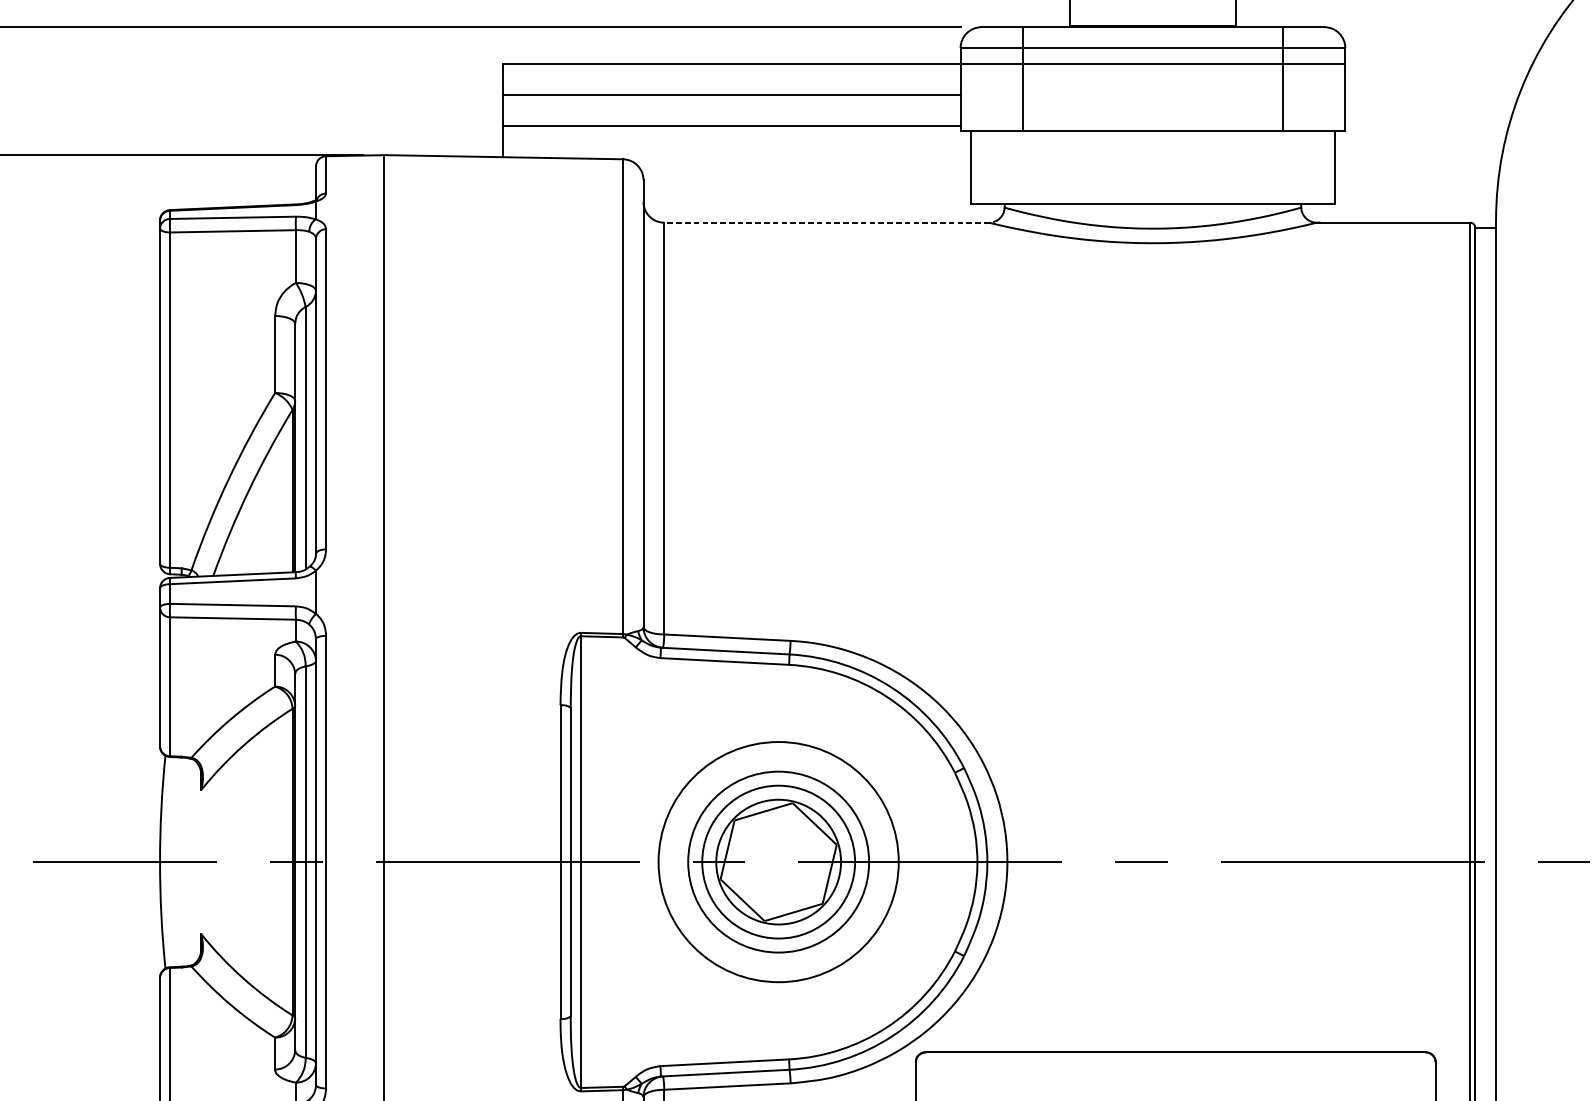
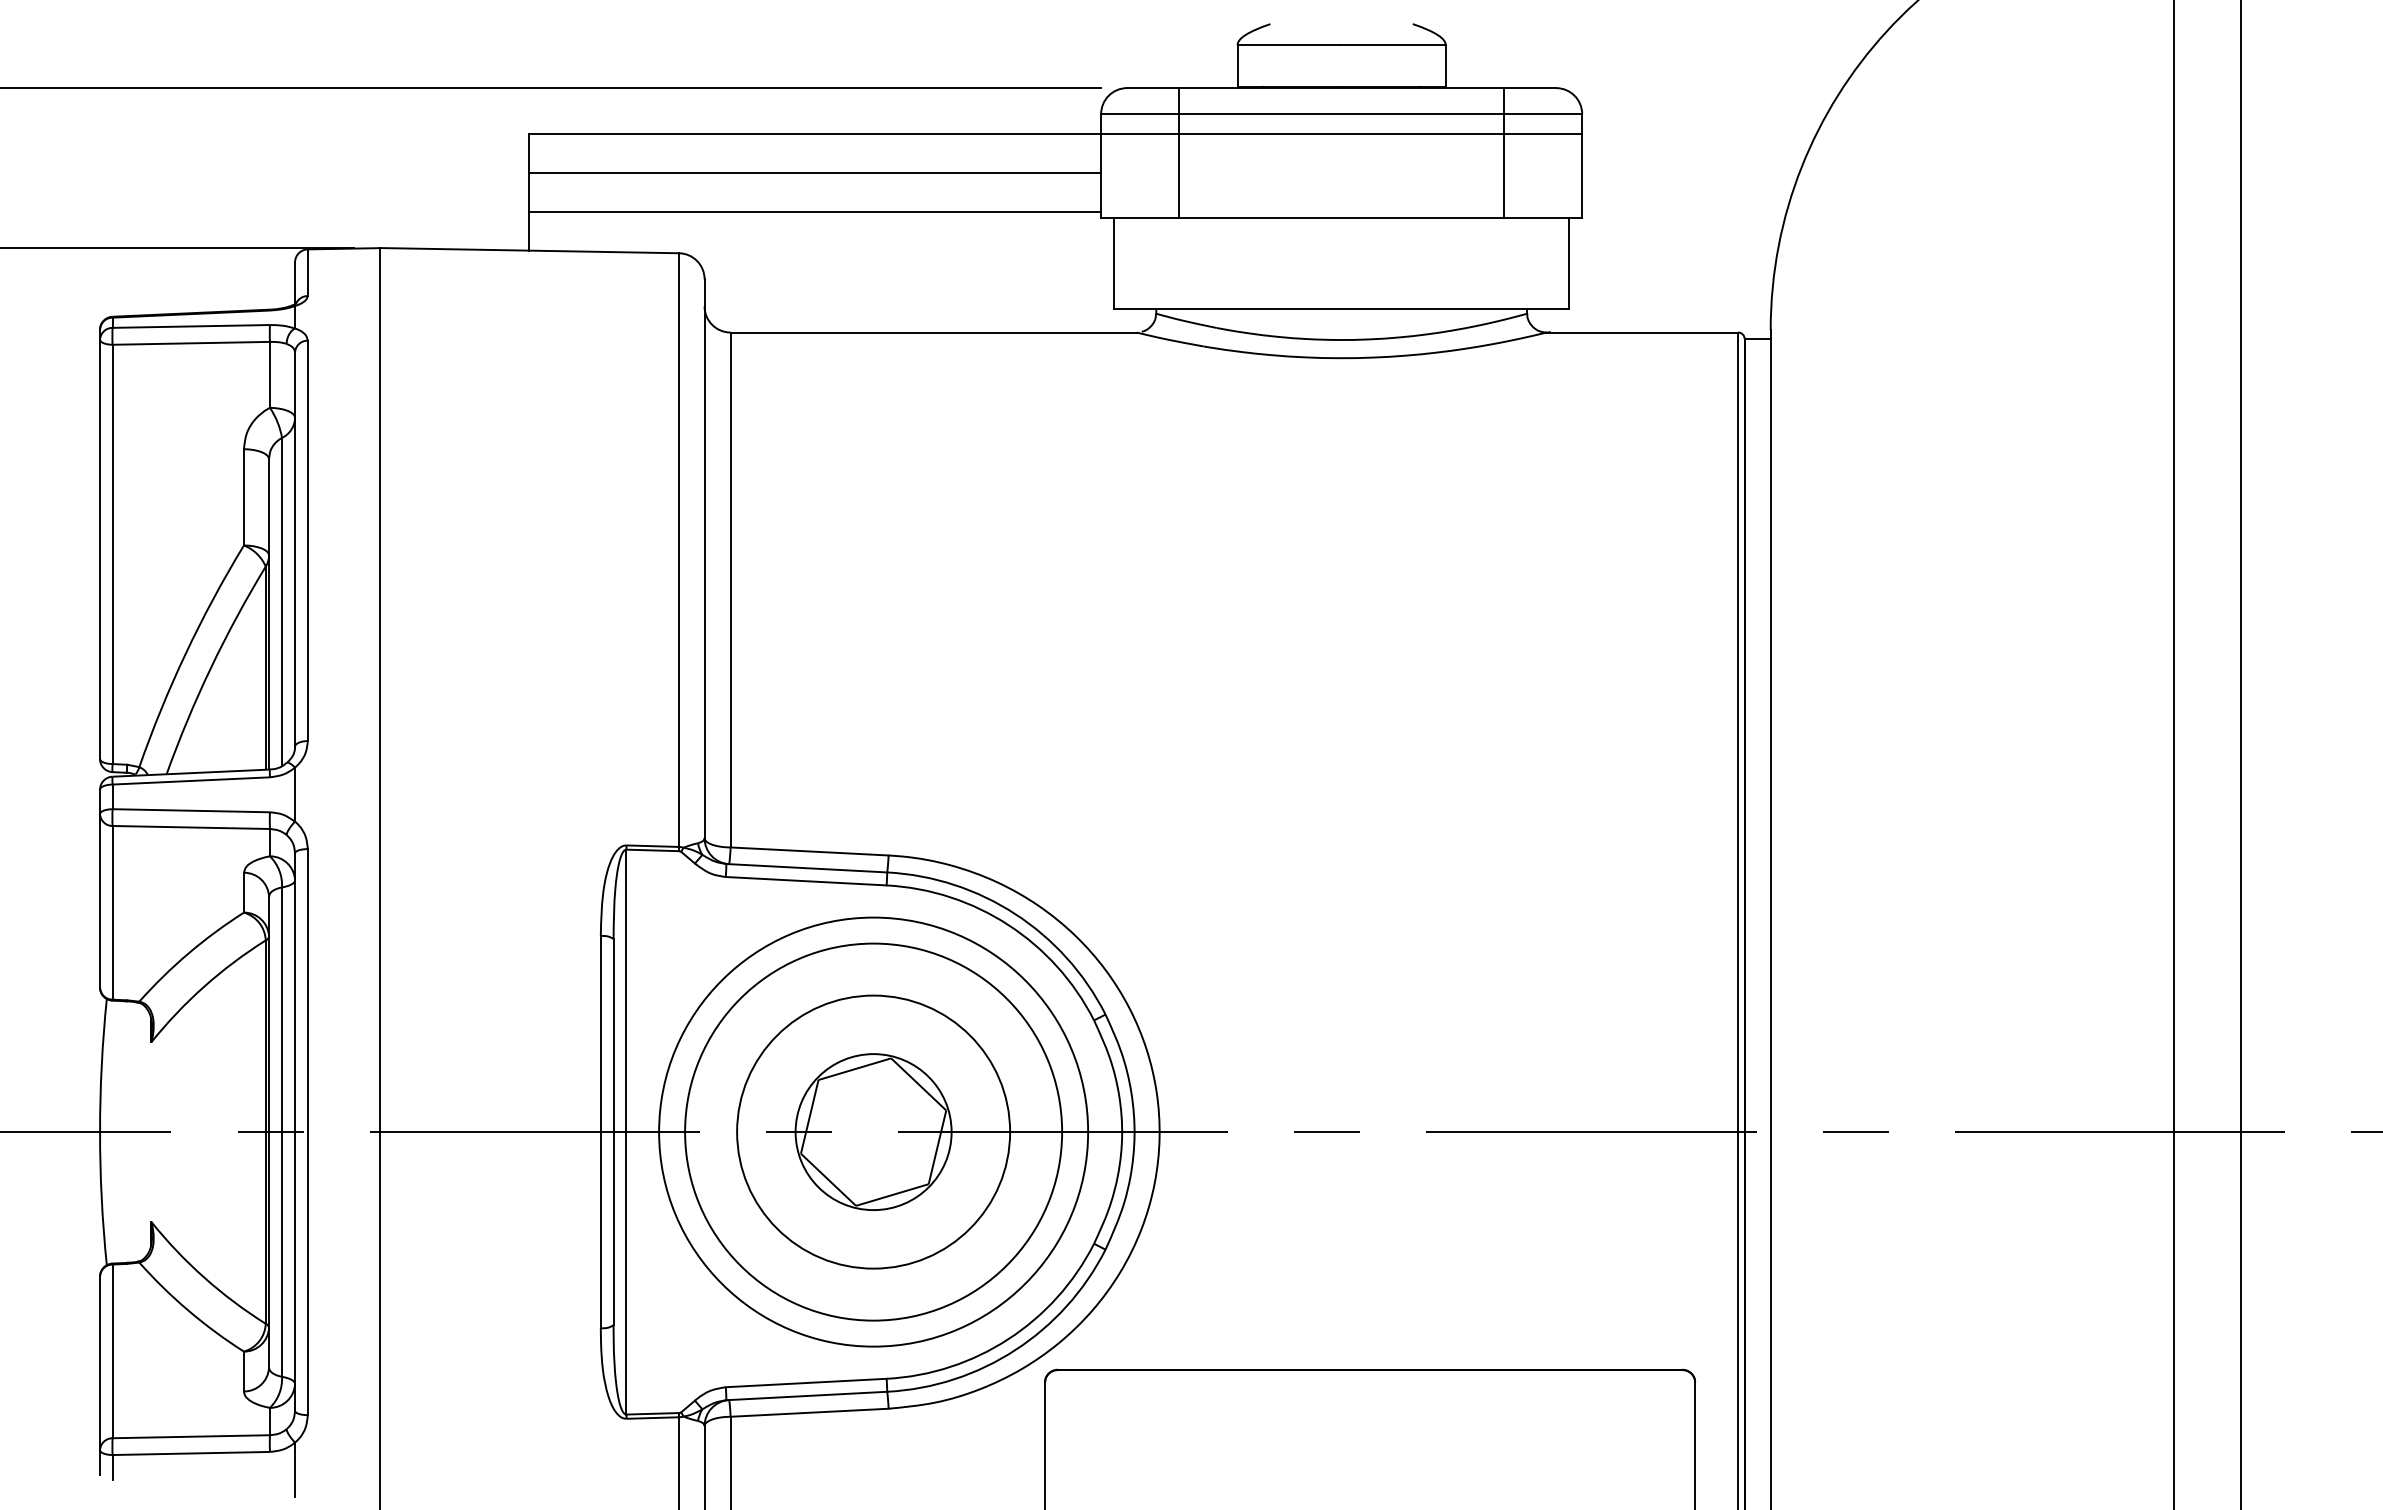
line: (826, 222) -> (933, 332), dashed -> solid
circle: (778, 861) -> (873, 1131), size x1.43
circle: (778, 861) -> (873, 1131), size x1.43
circle: (778, 861) -> (873, 1131), size x1.67

